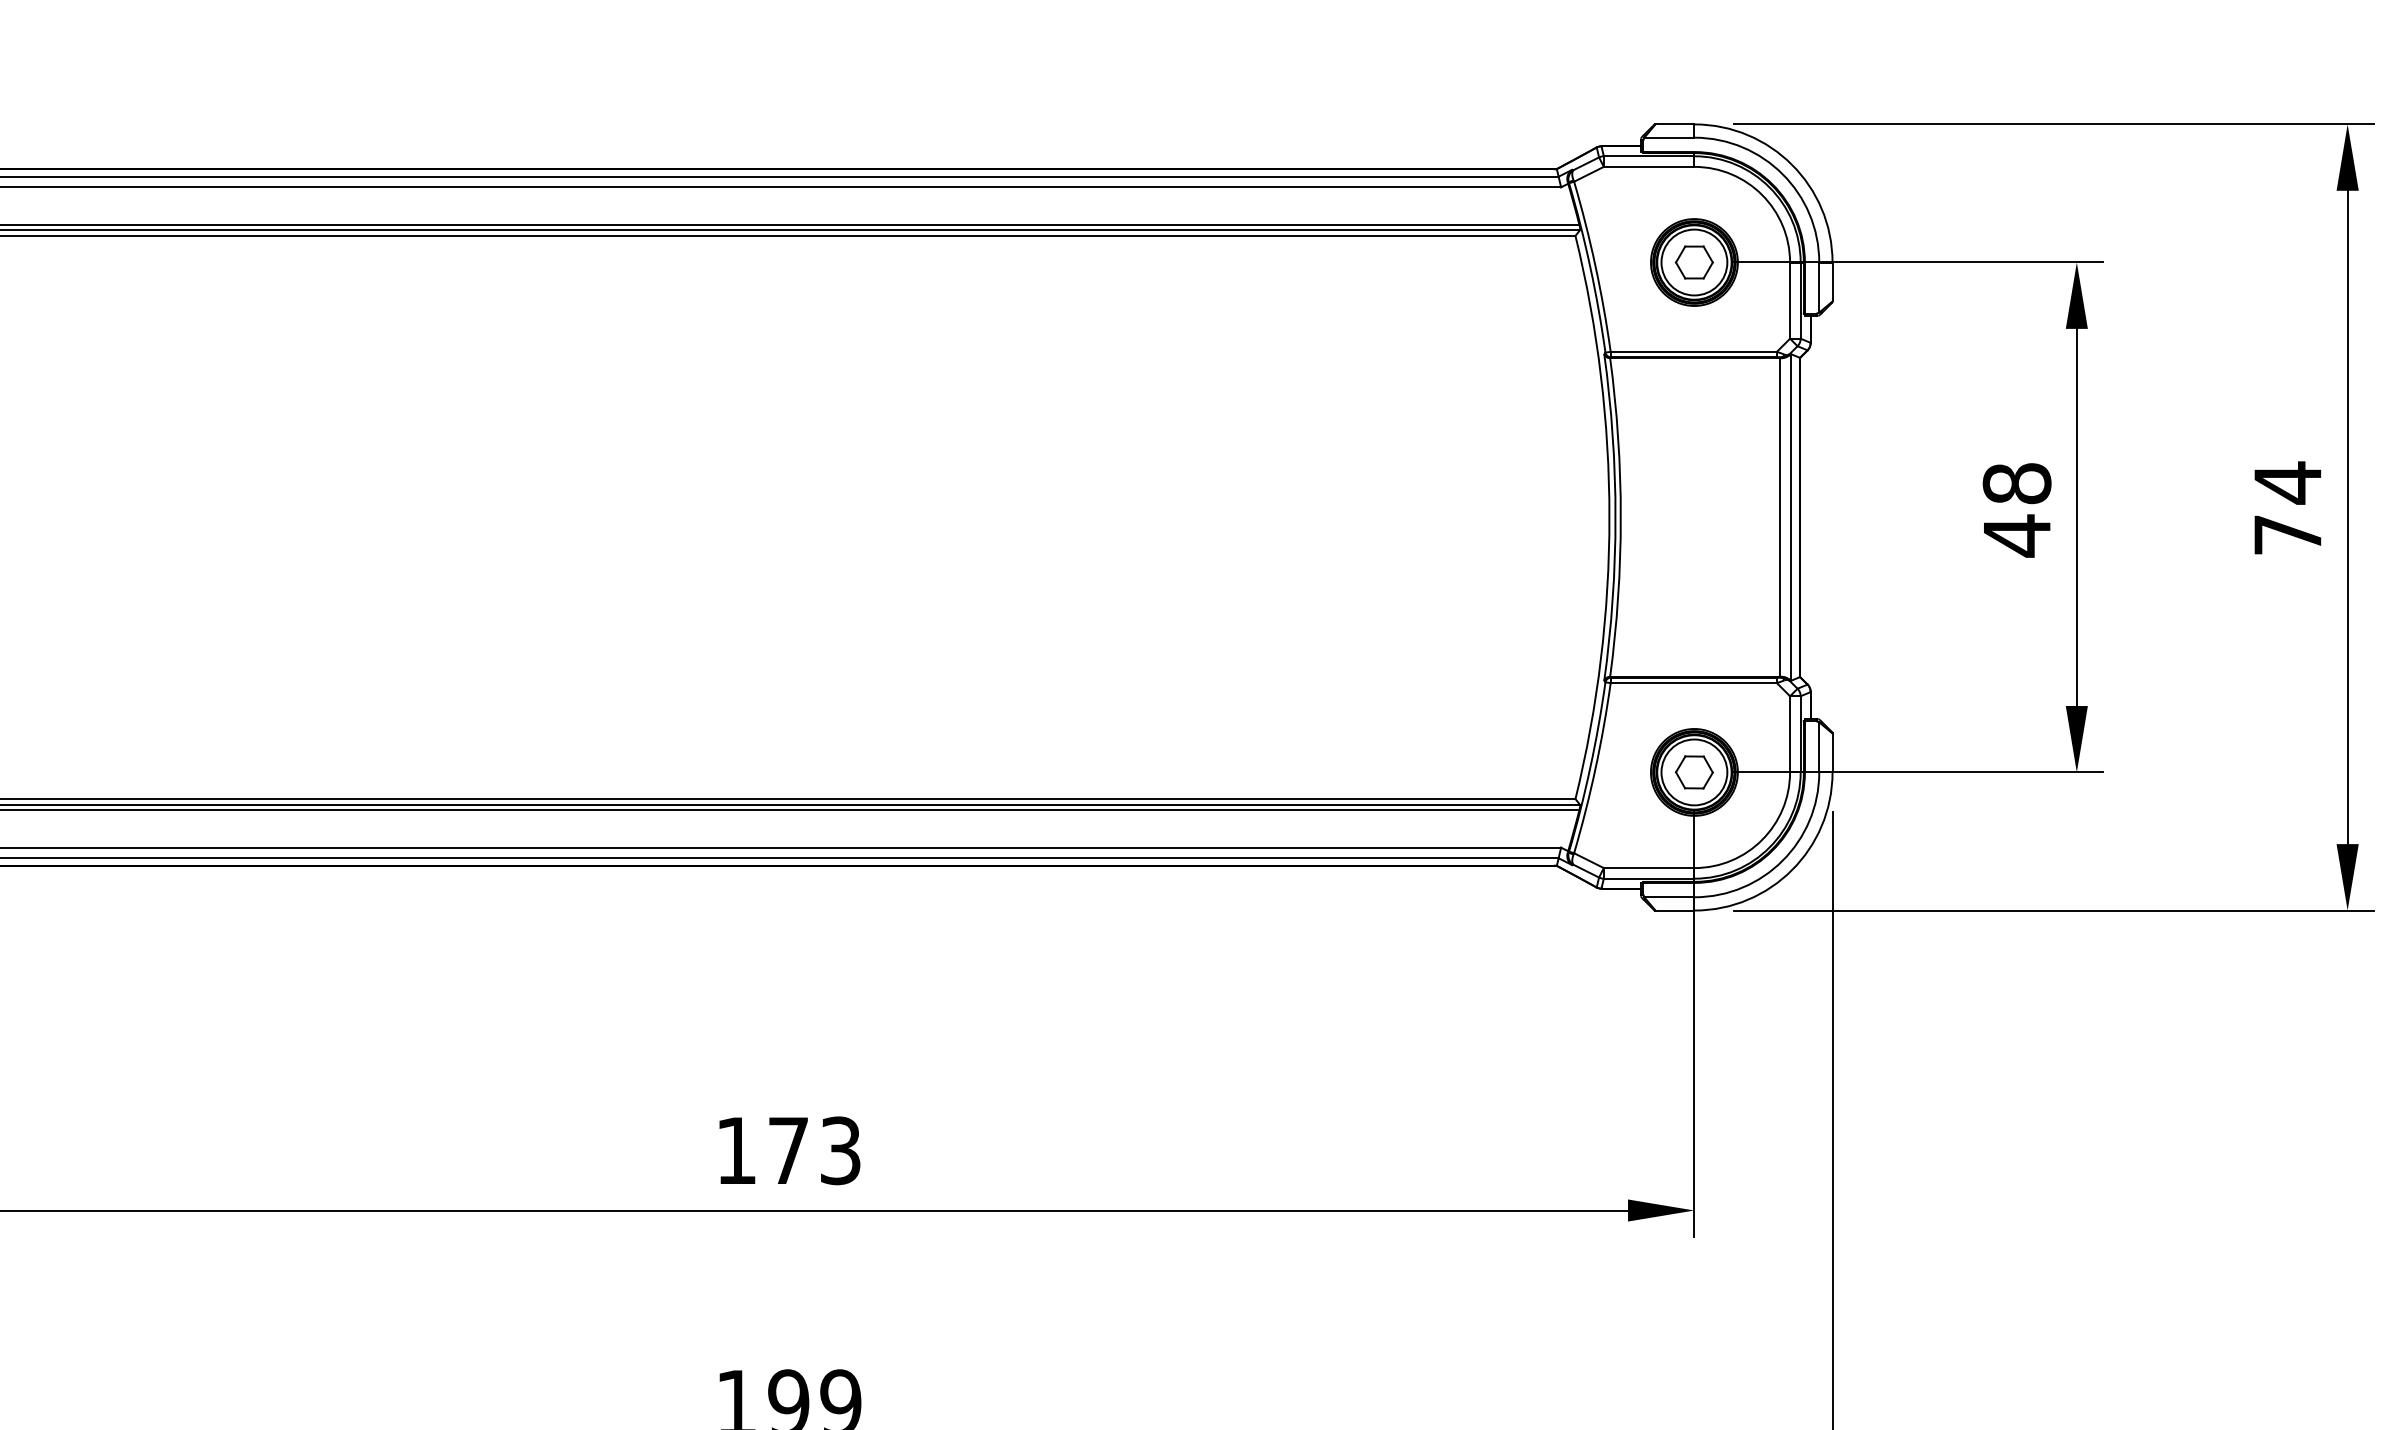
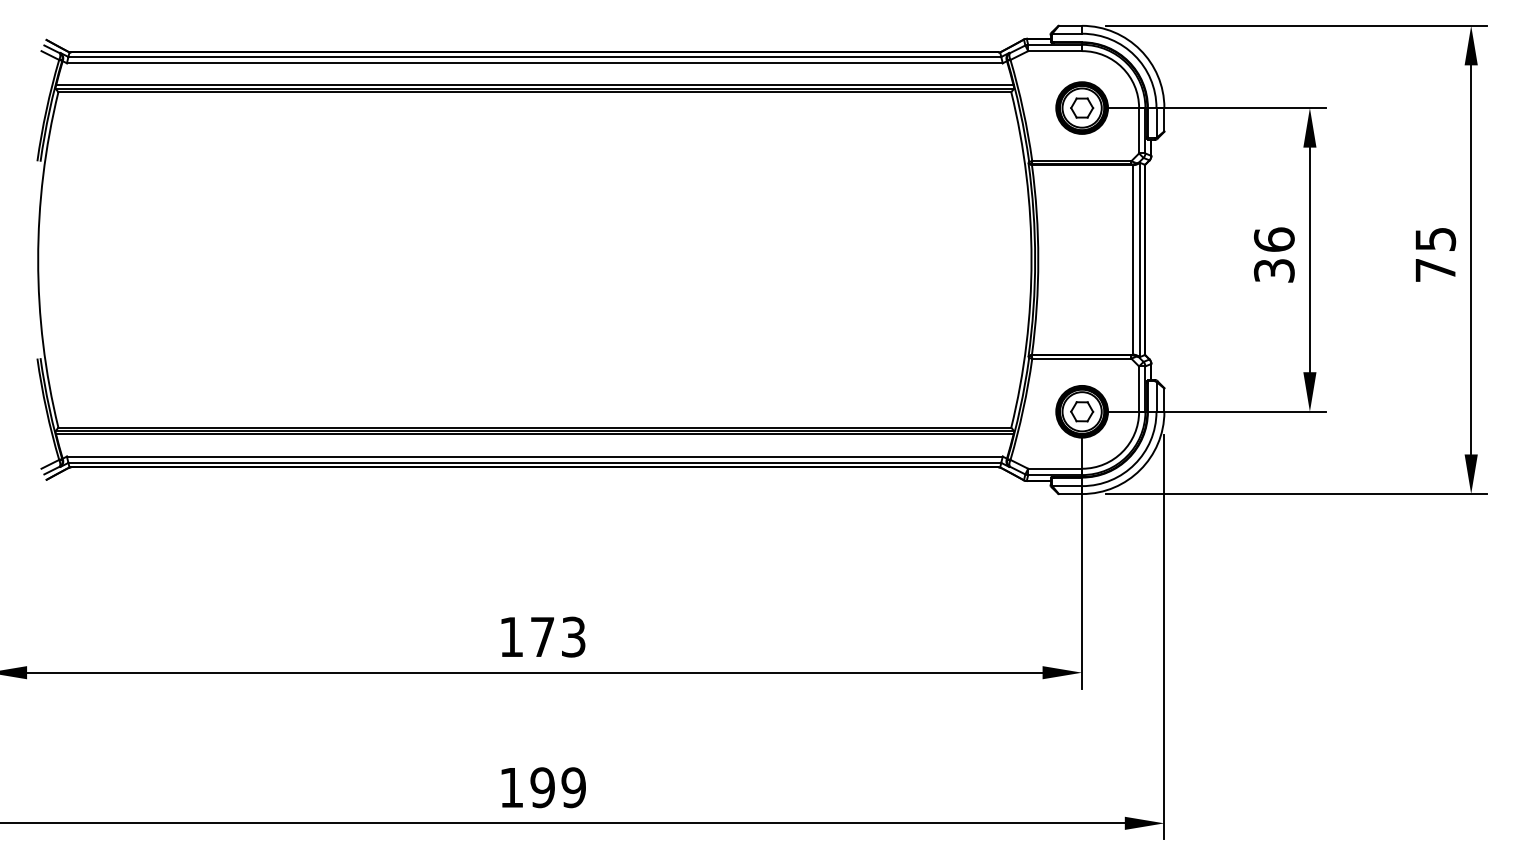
text: (2287, 483) -> (1435, 239), 74 -> 75
text: (2015, 510) -> (1273, 255), 48 -> 36

